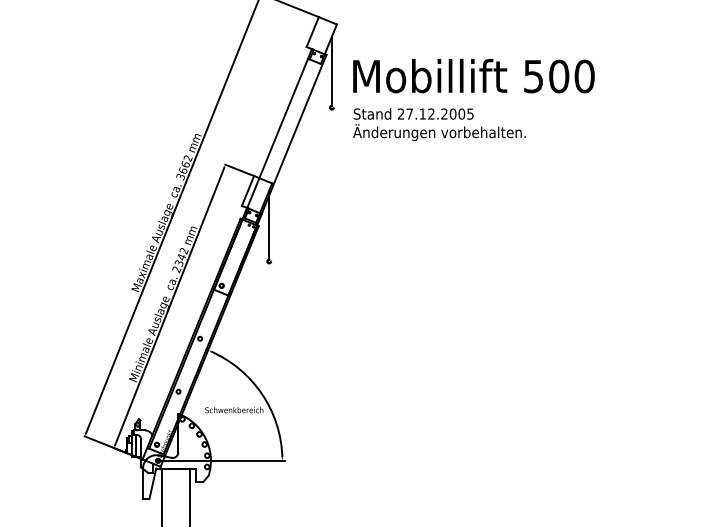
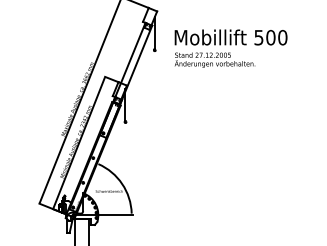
text: (472, 99) -> (230, 48), moved

